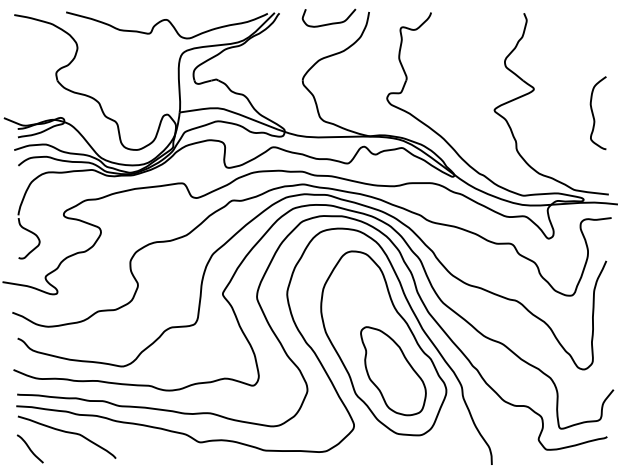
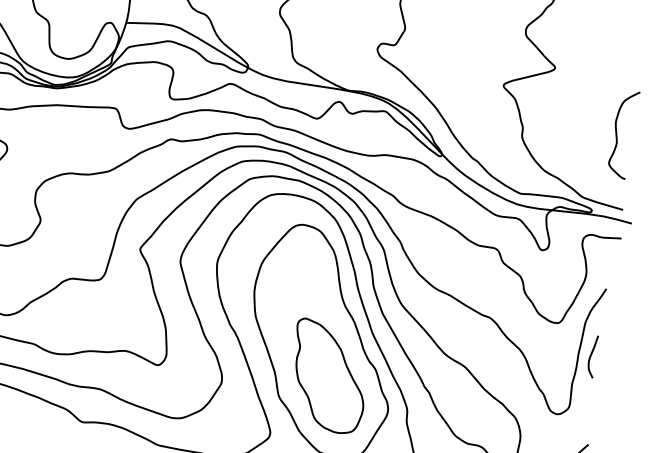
curve: (594, 115) -> (618, 136), moved
curve: (604, 316) -> (592, 355), added

